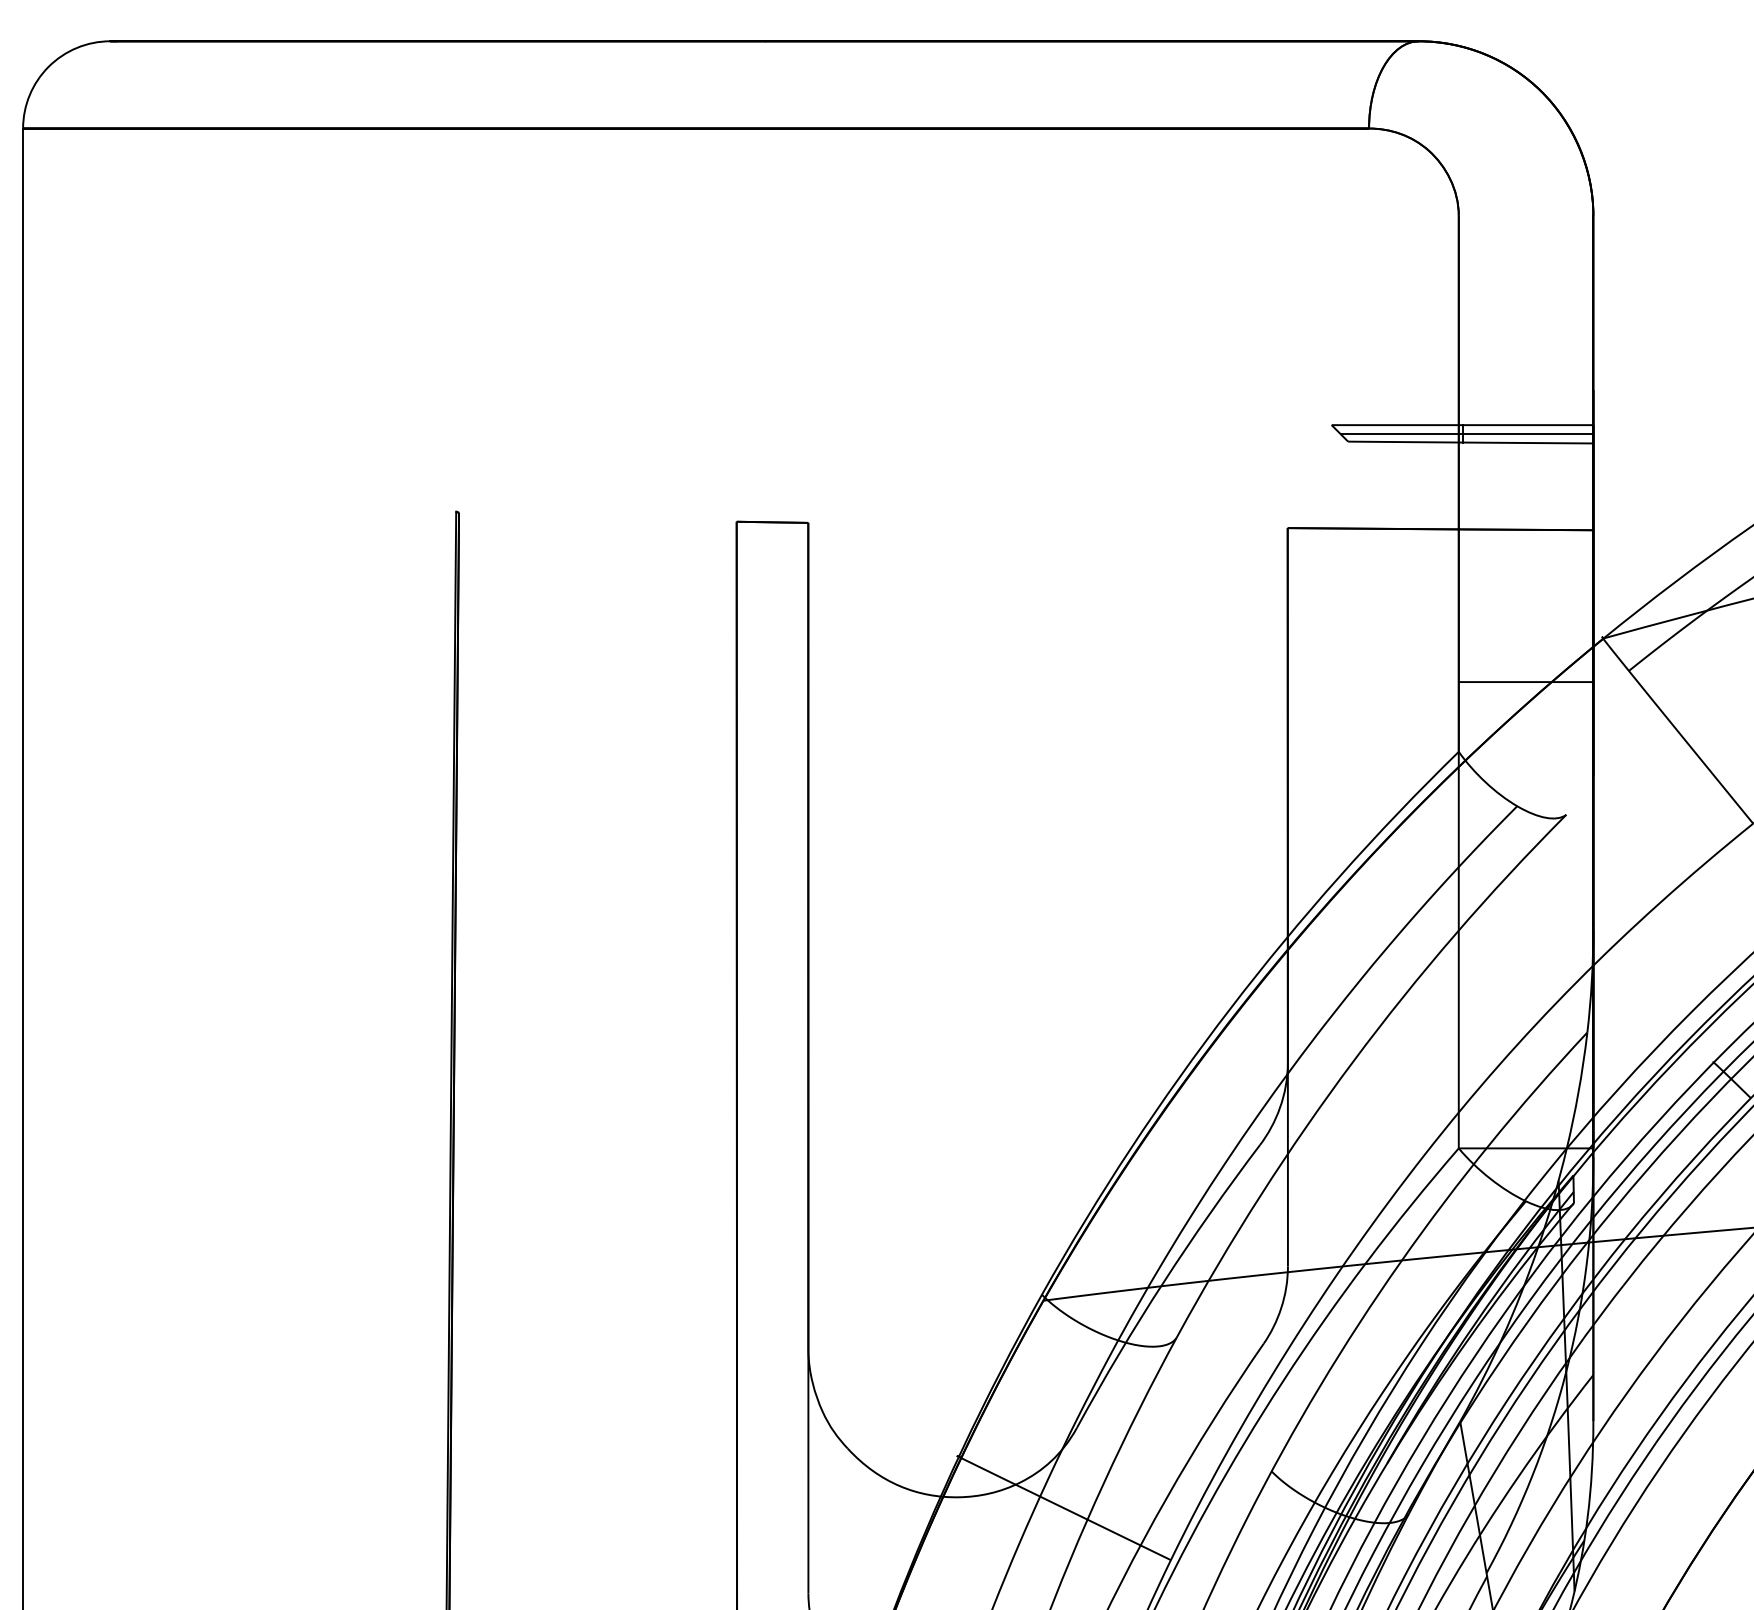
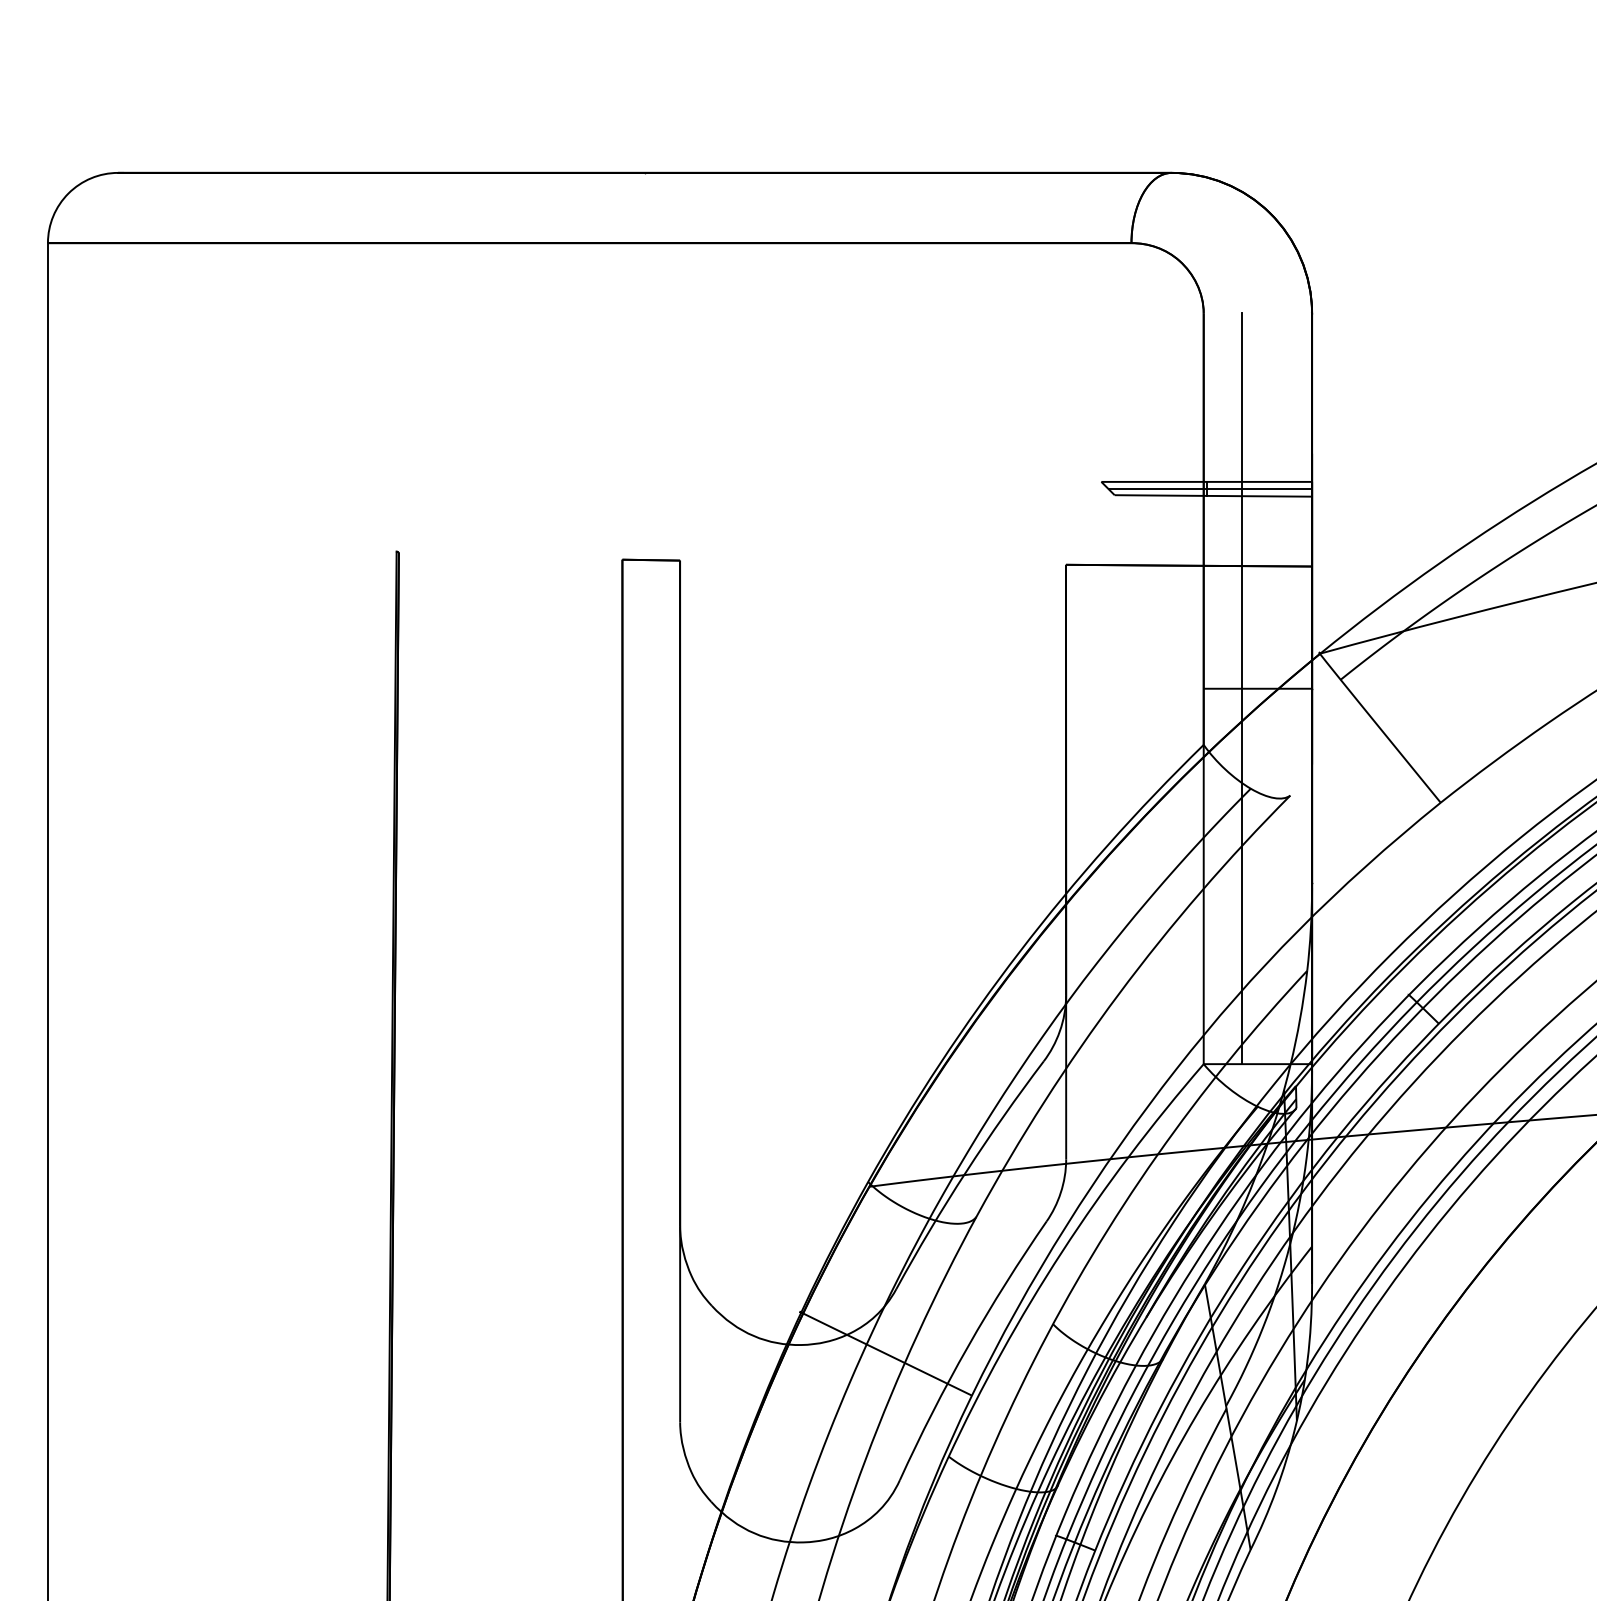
line: (1505, 681) -> (1241, 688), added

